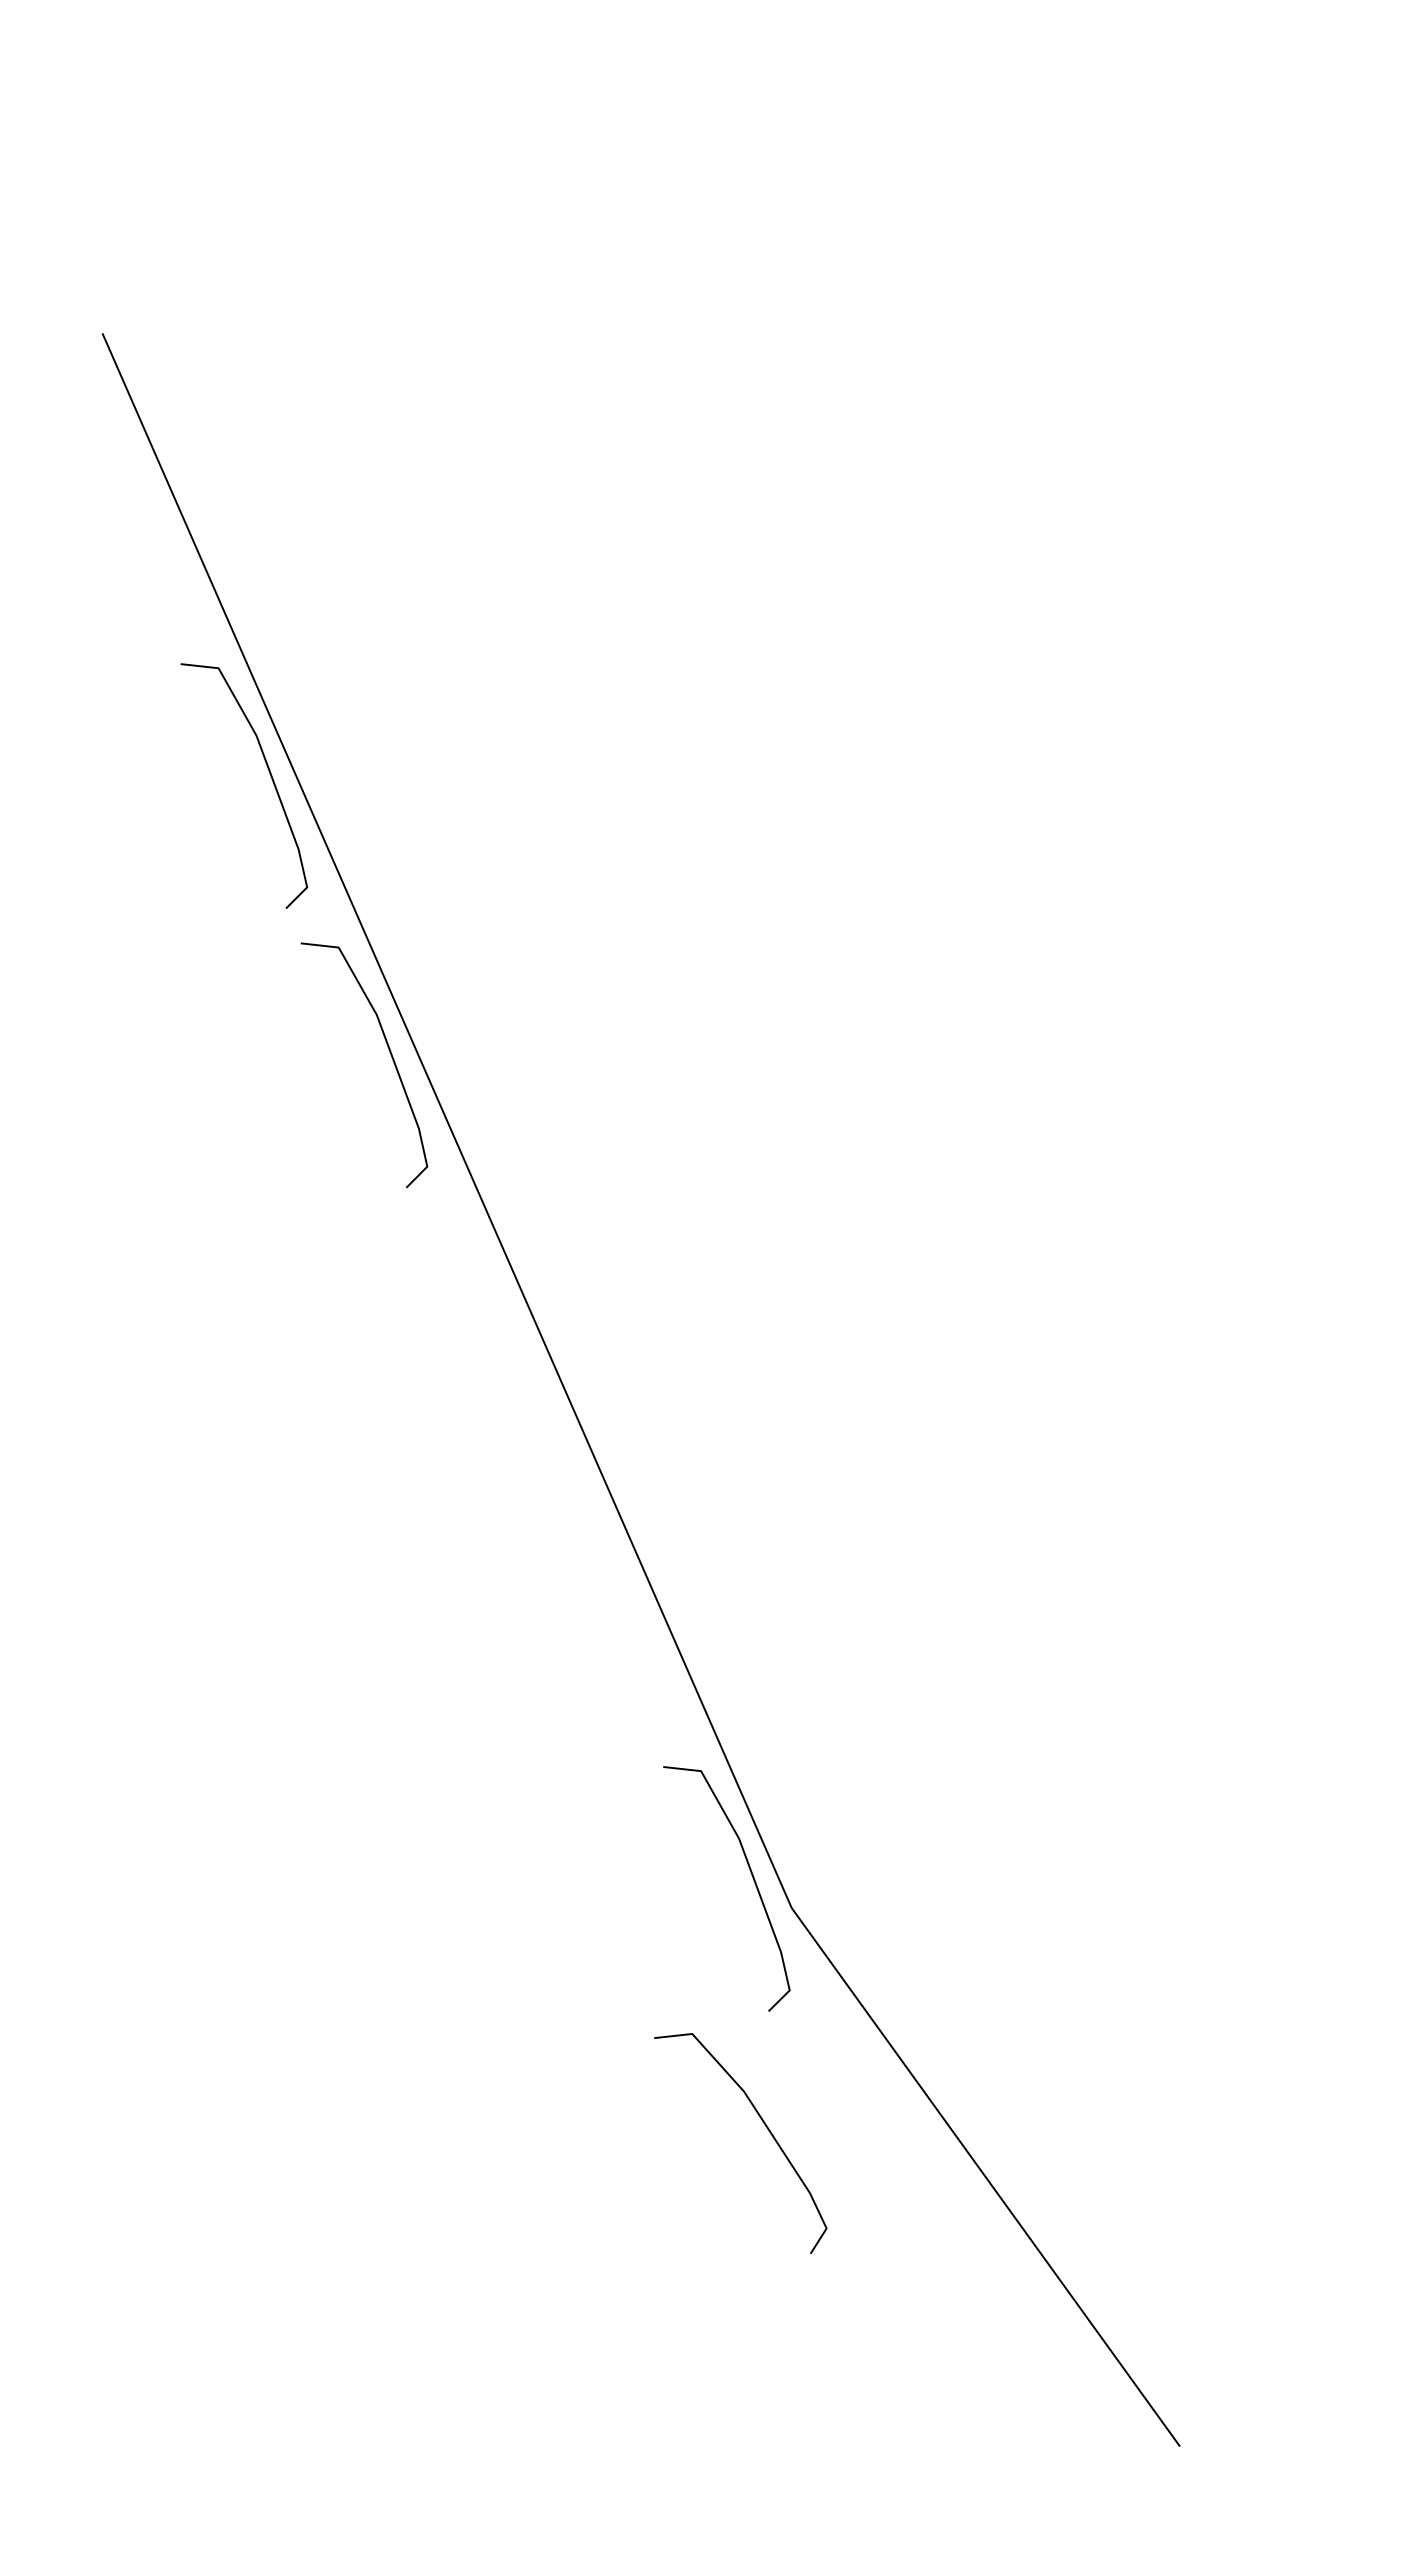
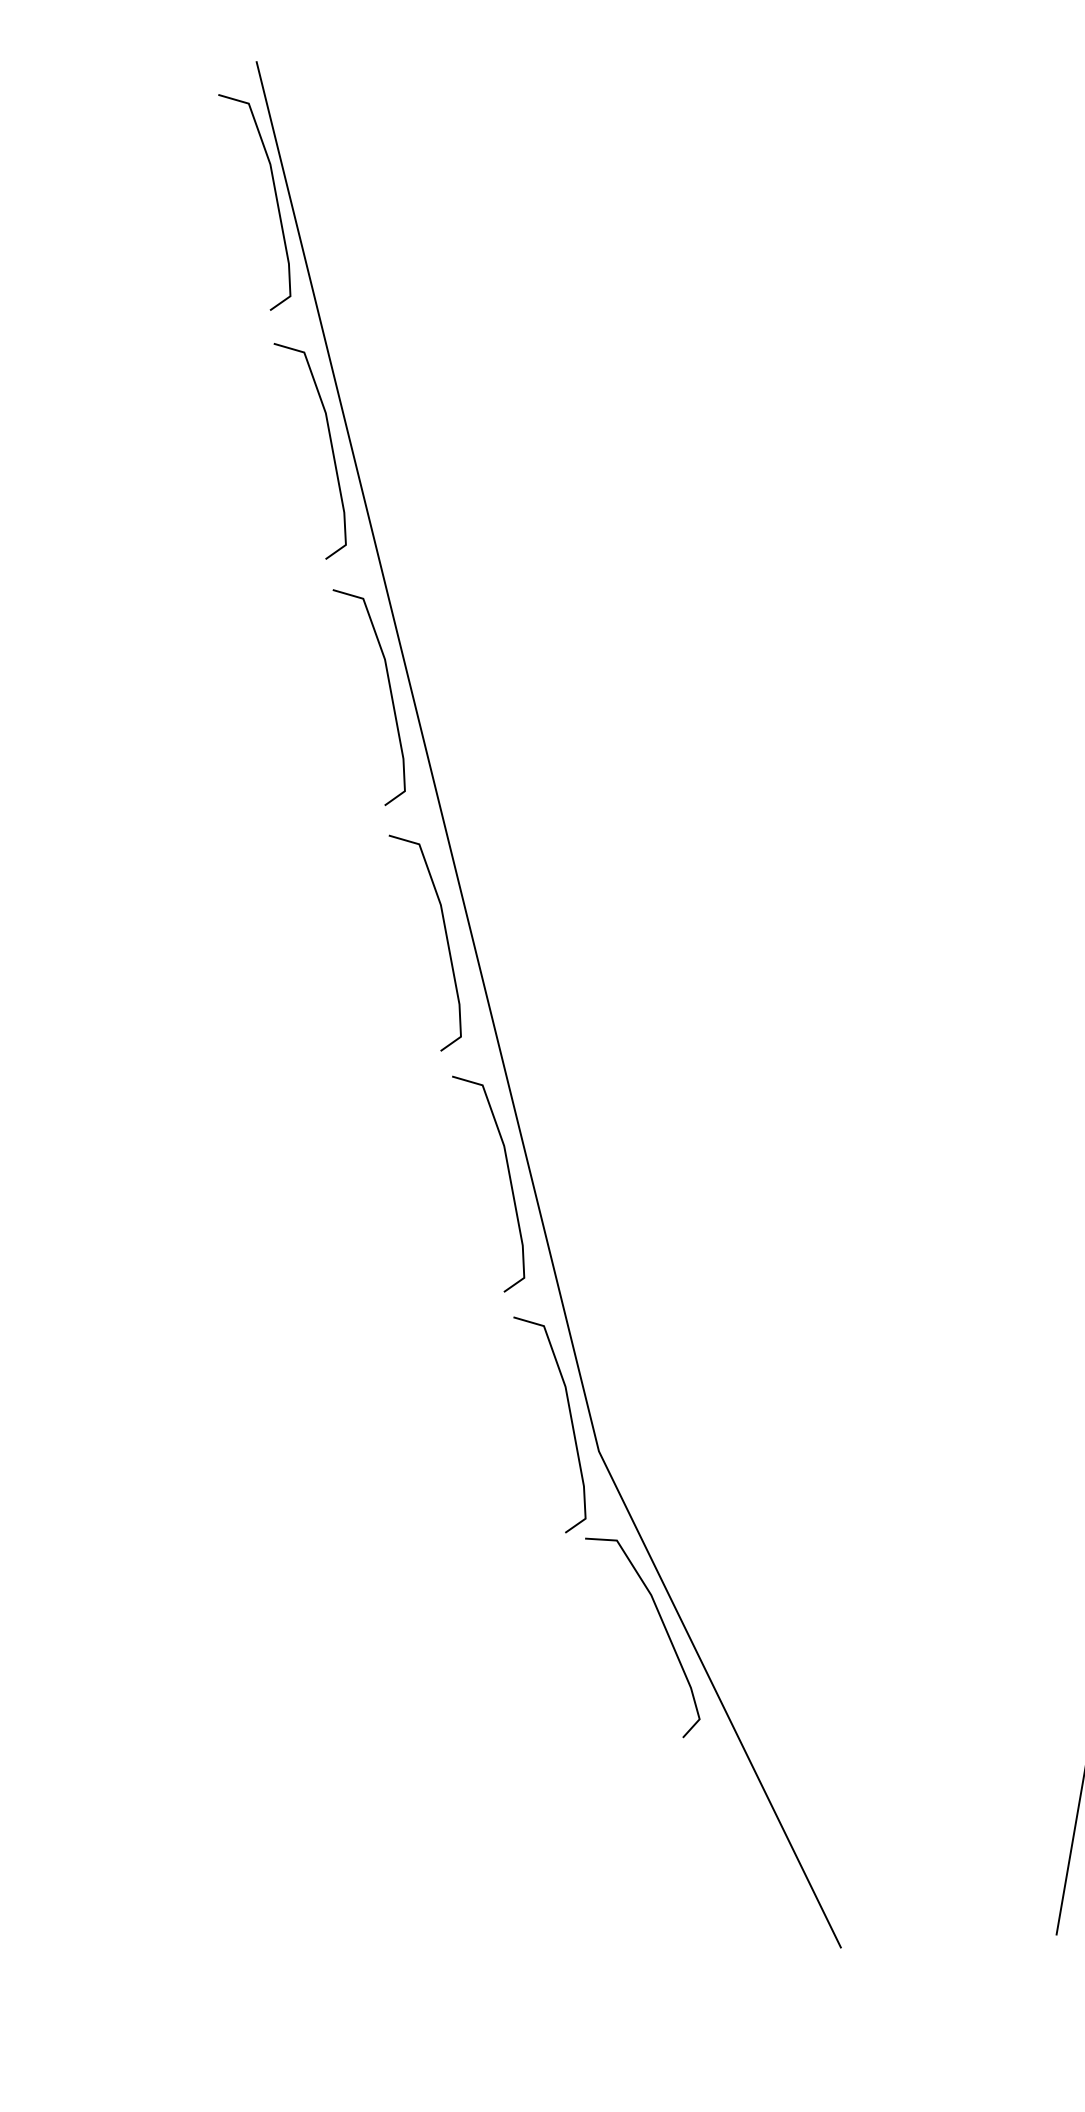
curve: (153, 492) -> (275, 199), added
curve: (507, 1336) -> (446, 941), added
curve: (630, 1605) -> (509, 1180), added
curve: (766, 2128) -> (664, 1628), moved

